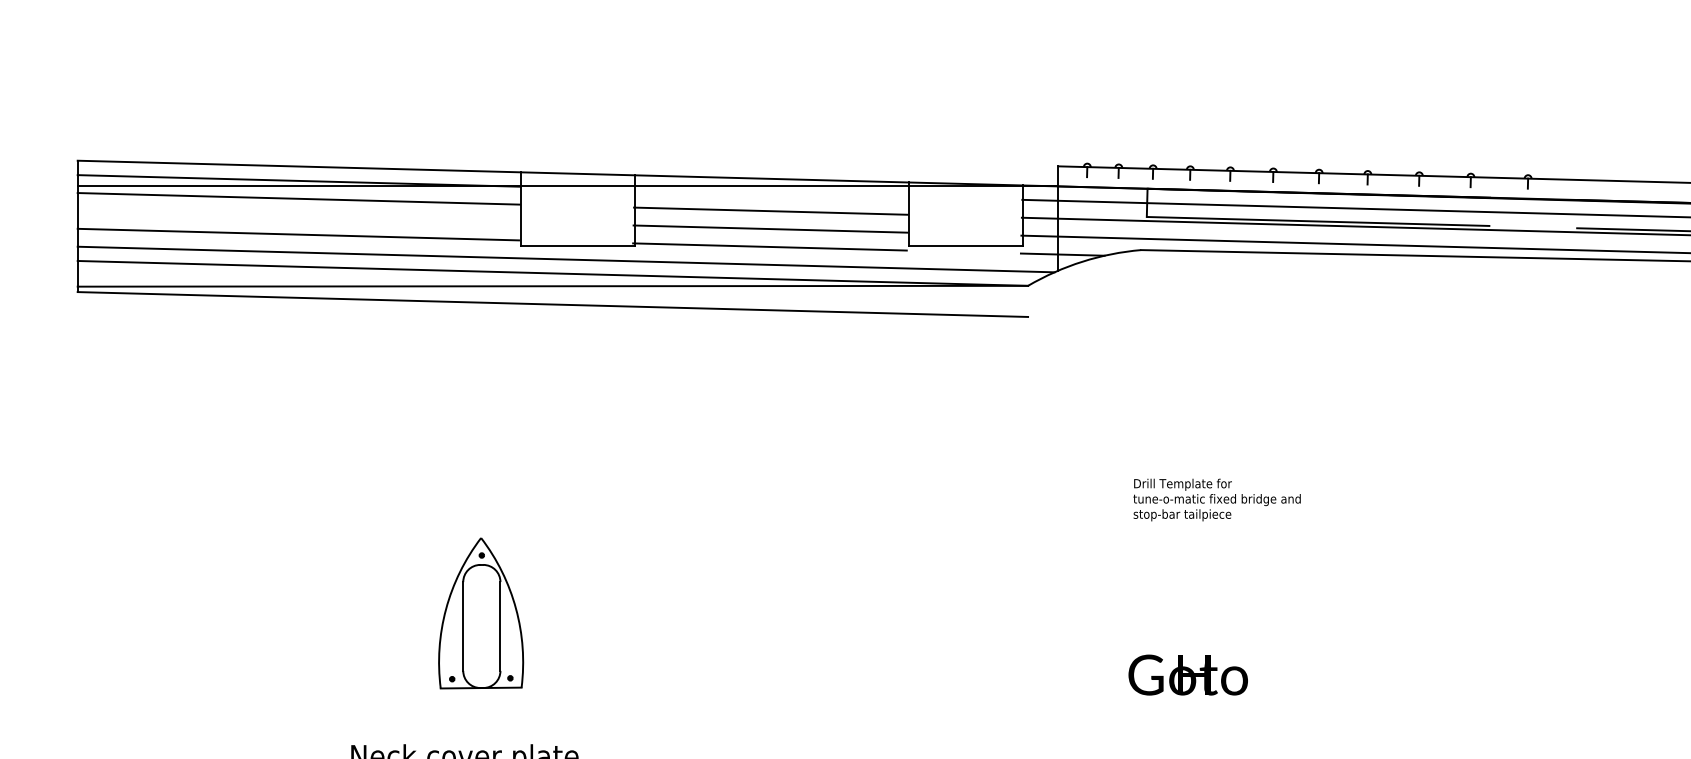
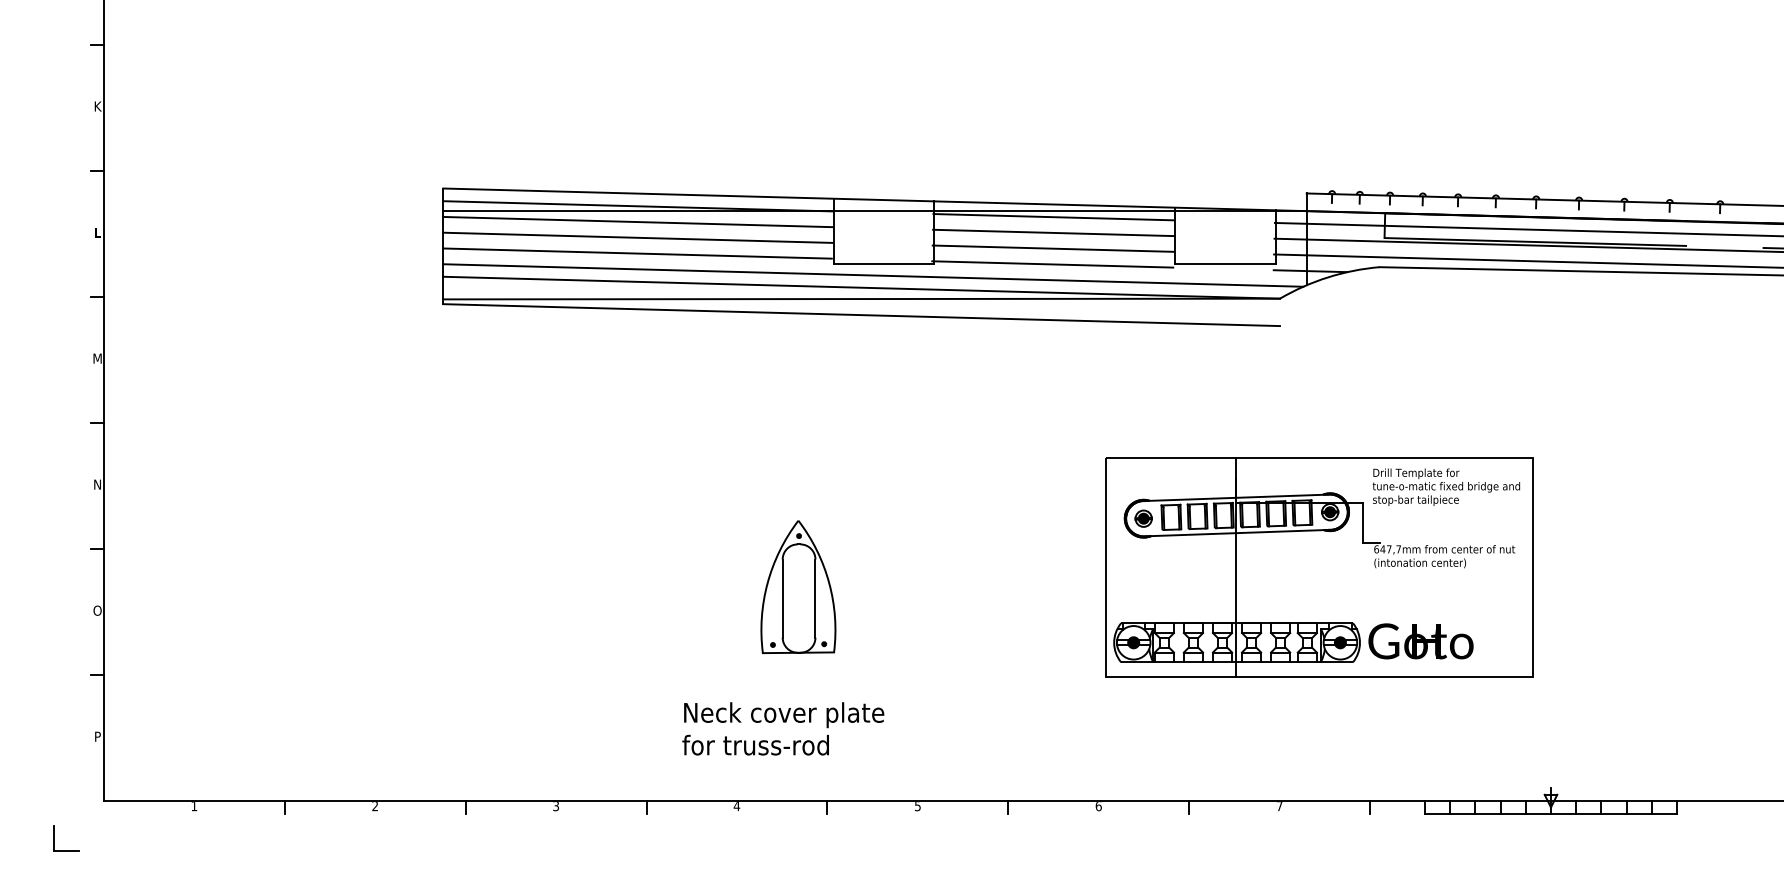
line: (770, 193) -> (1053, 217), added
line: (298, 216) -> (637, 237), added
part: (1072, 591) -> (1319, 567), added

